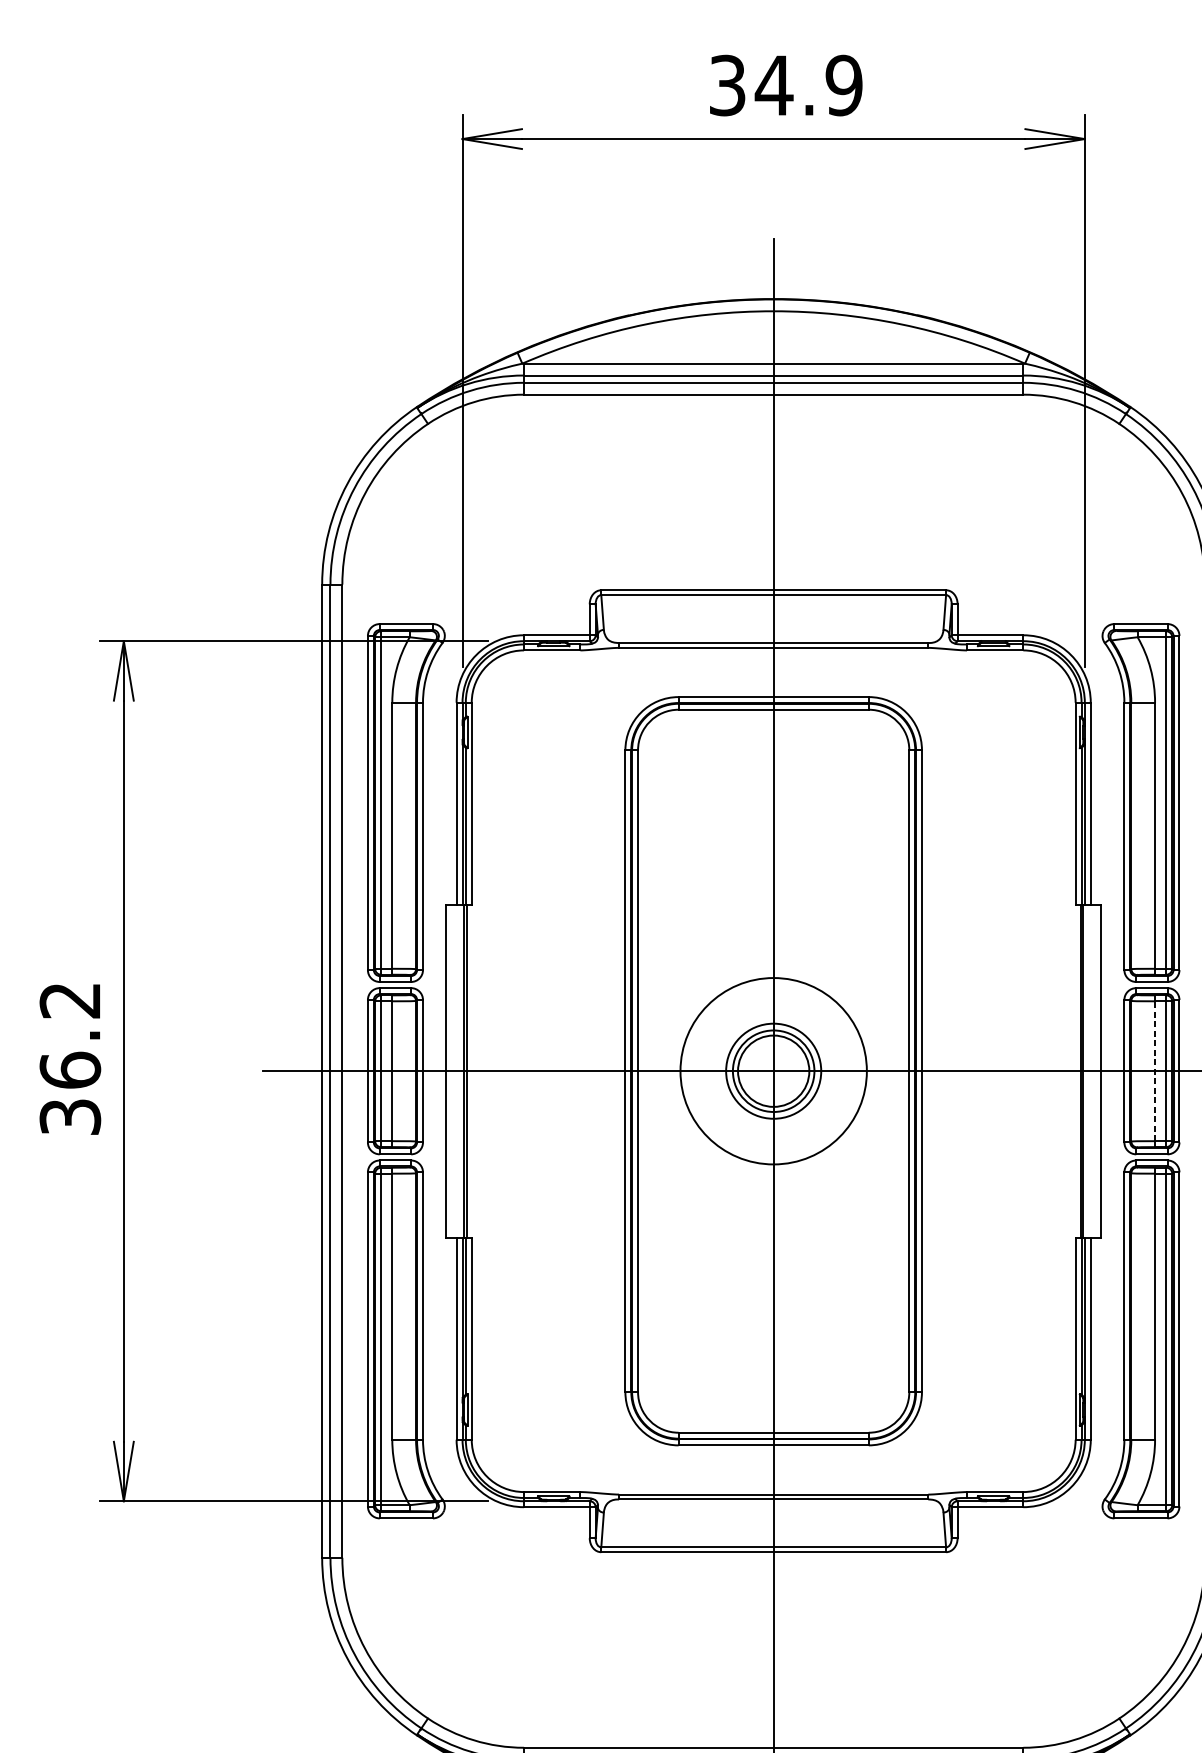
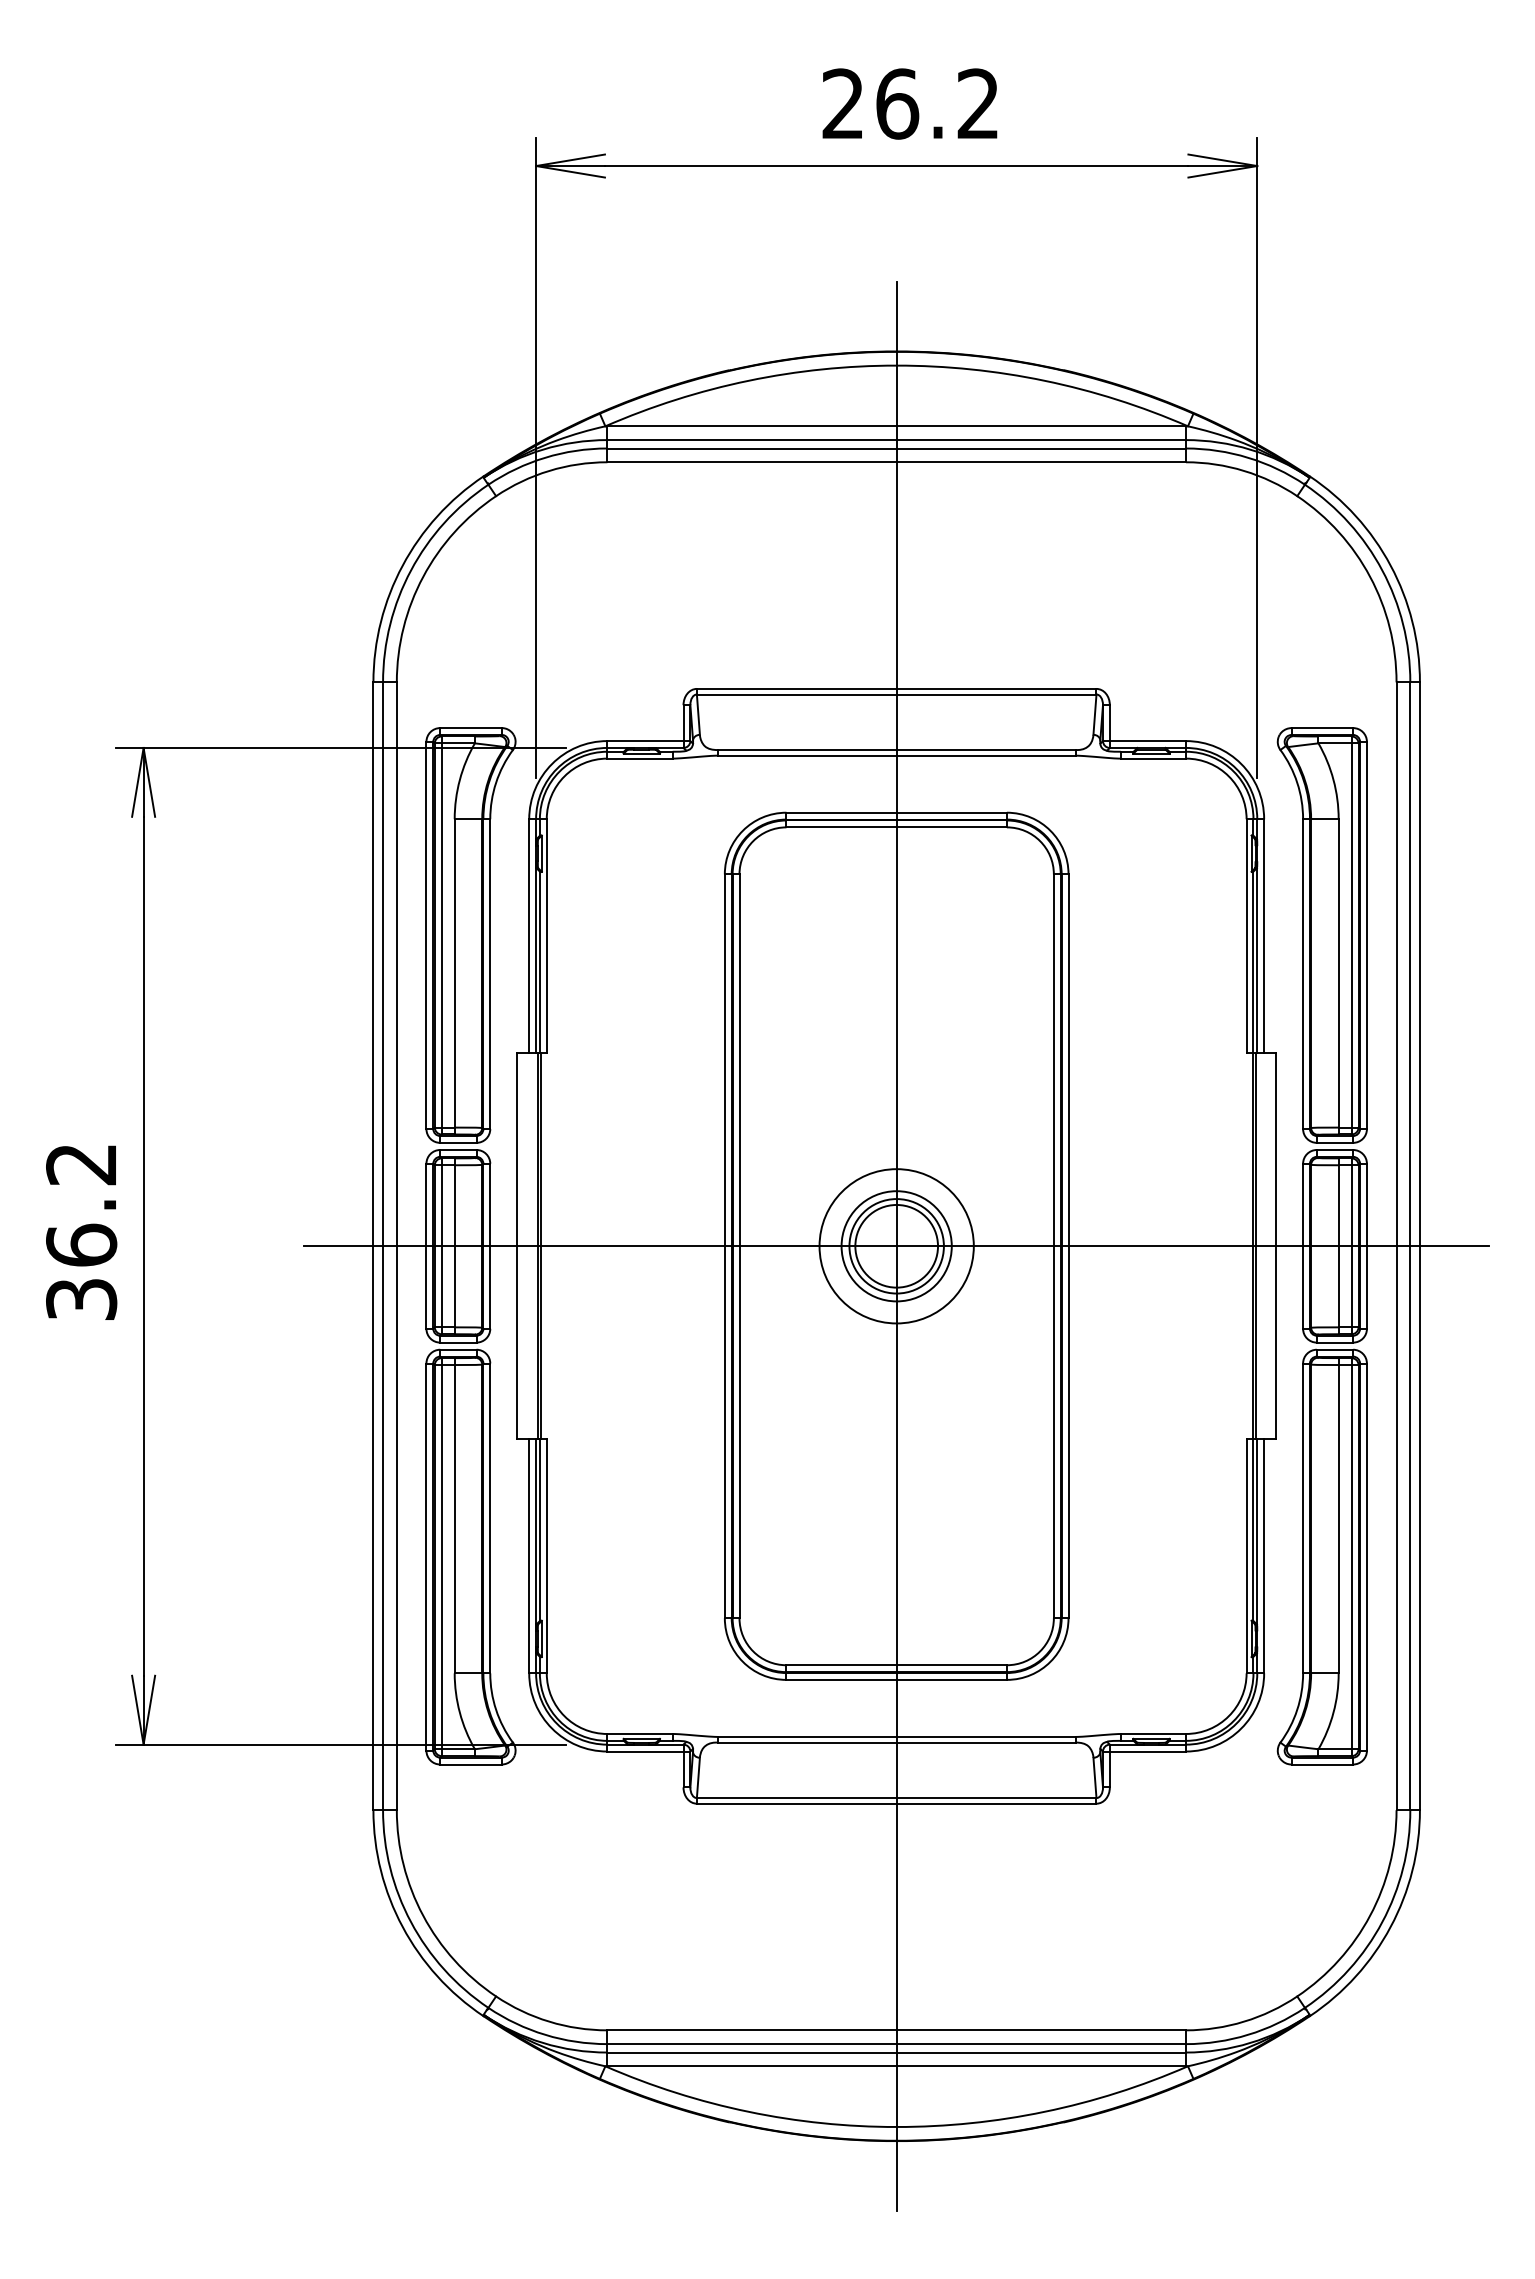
text: (785, 85) -> (910, 103), 34.9 -> 26.2
line: (1154, 1070) -> (1338, 1245), dashed -> solid
circle: (773, 1071) -> (896, 1246), size x0.71

